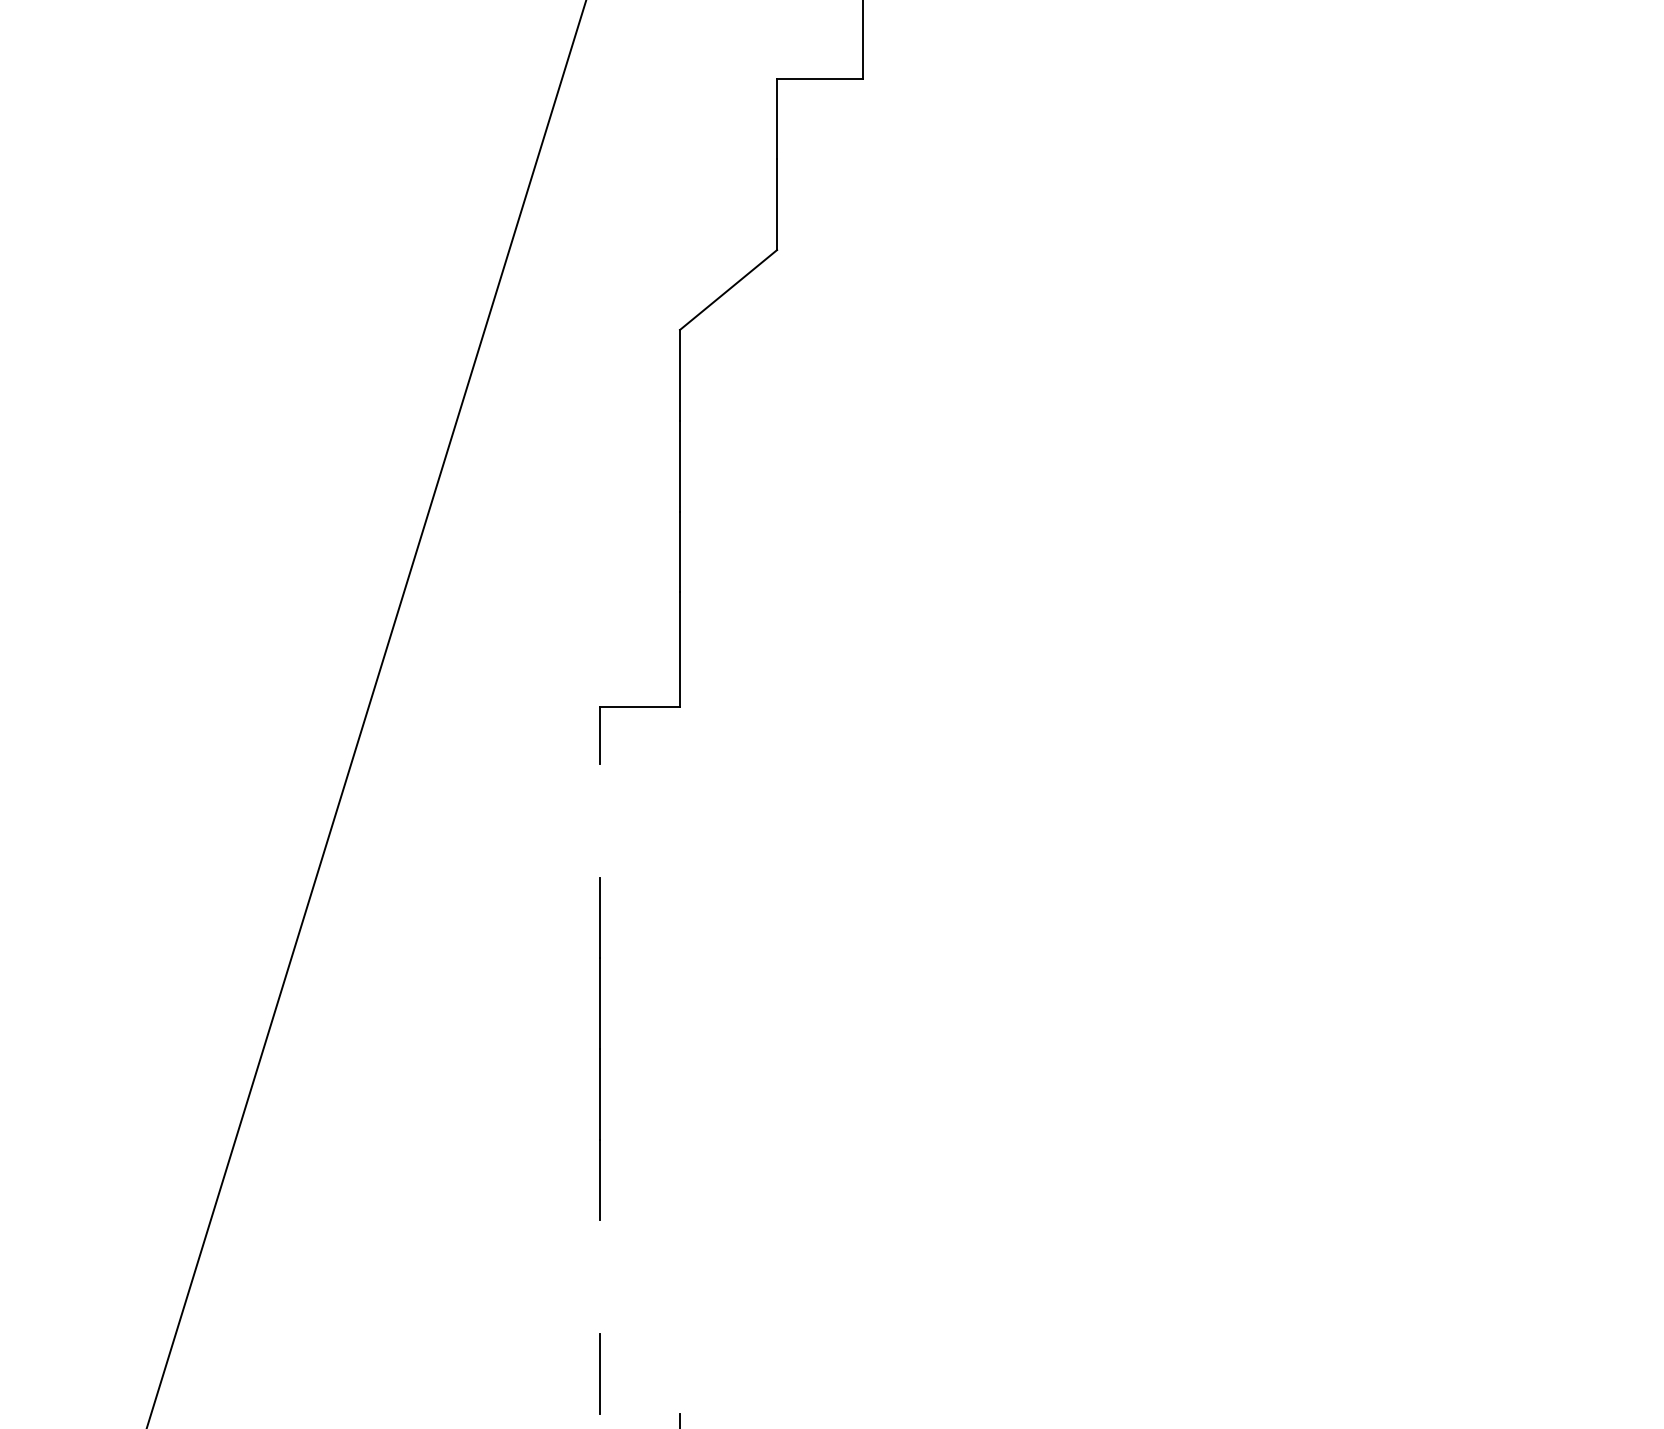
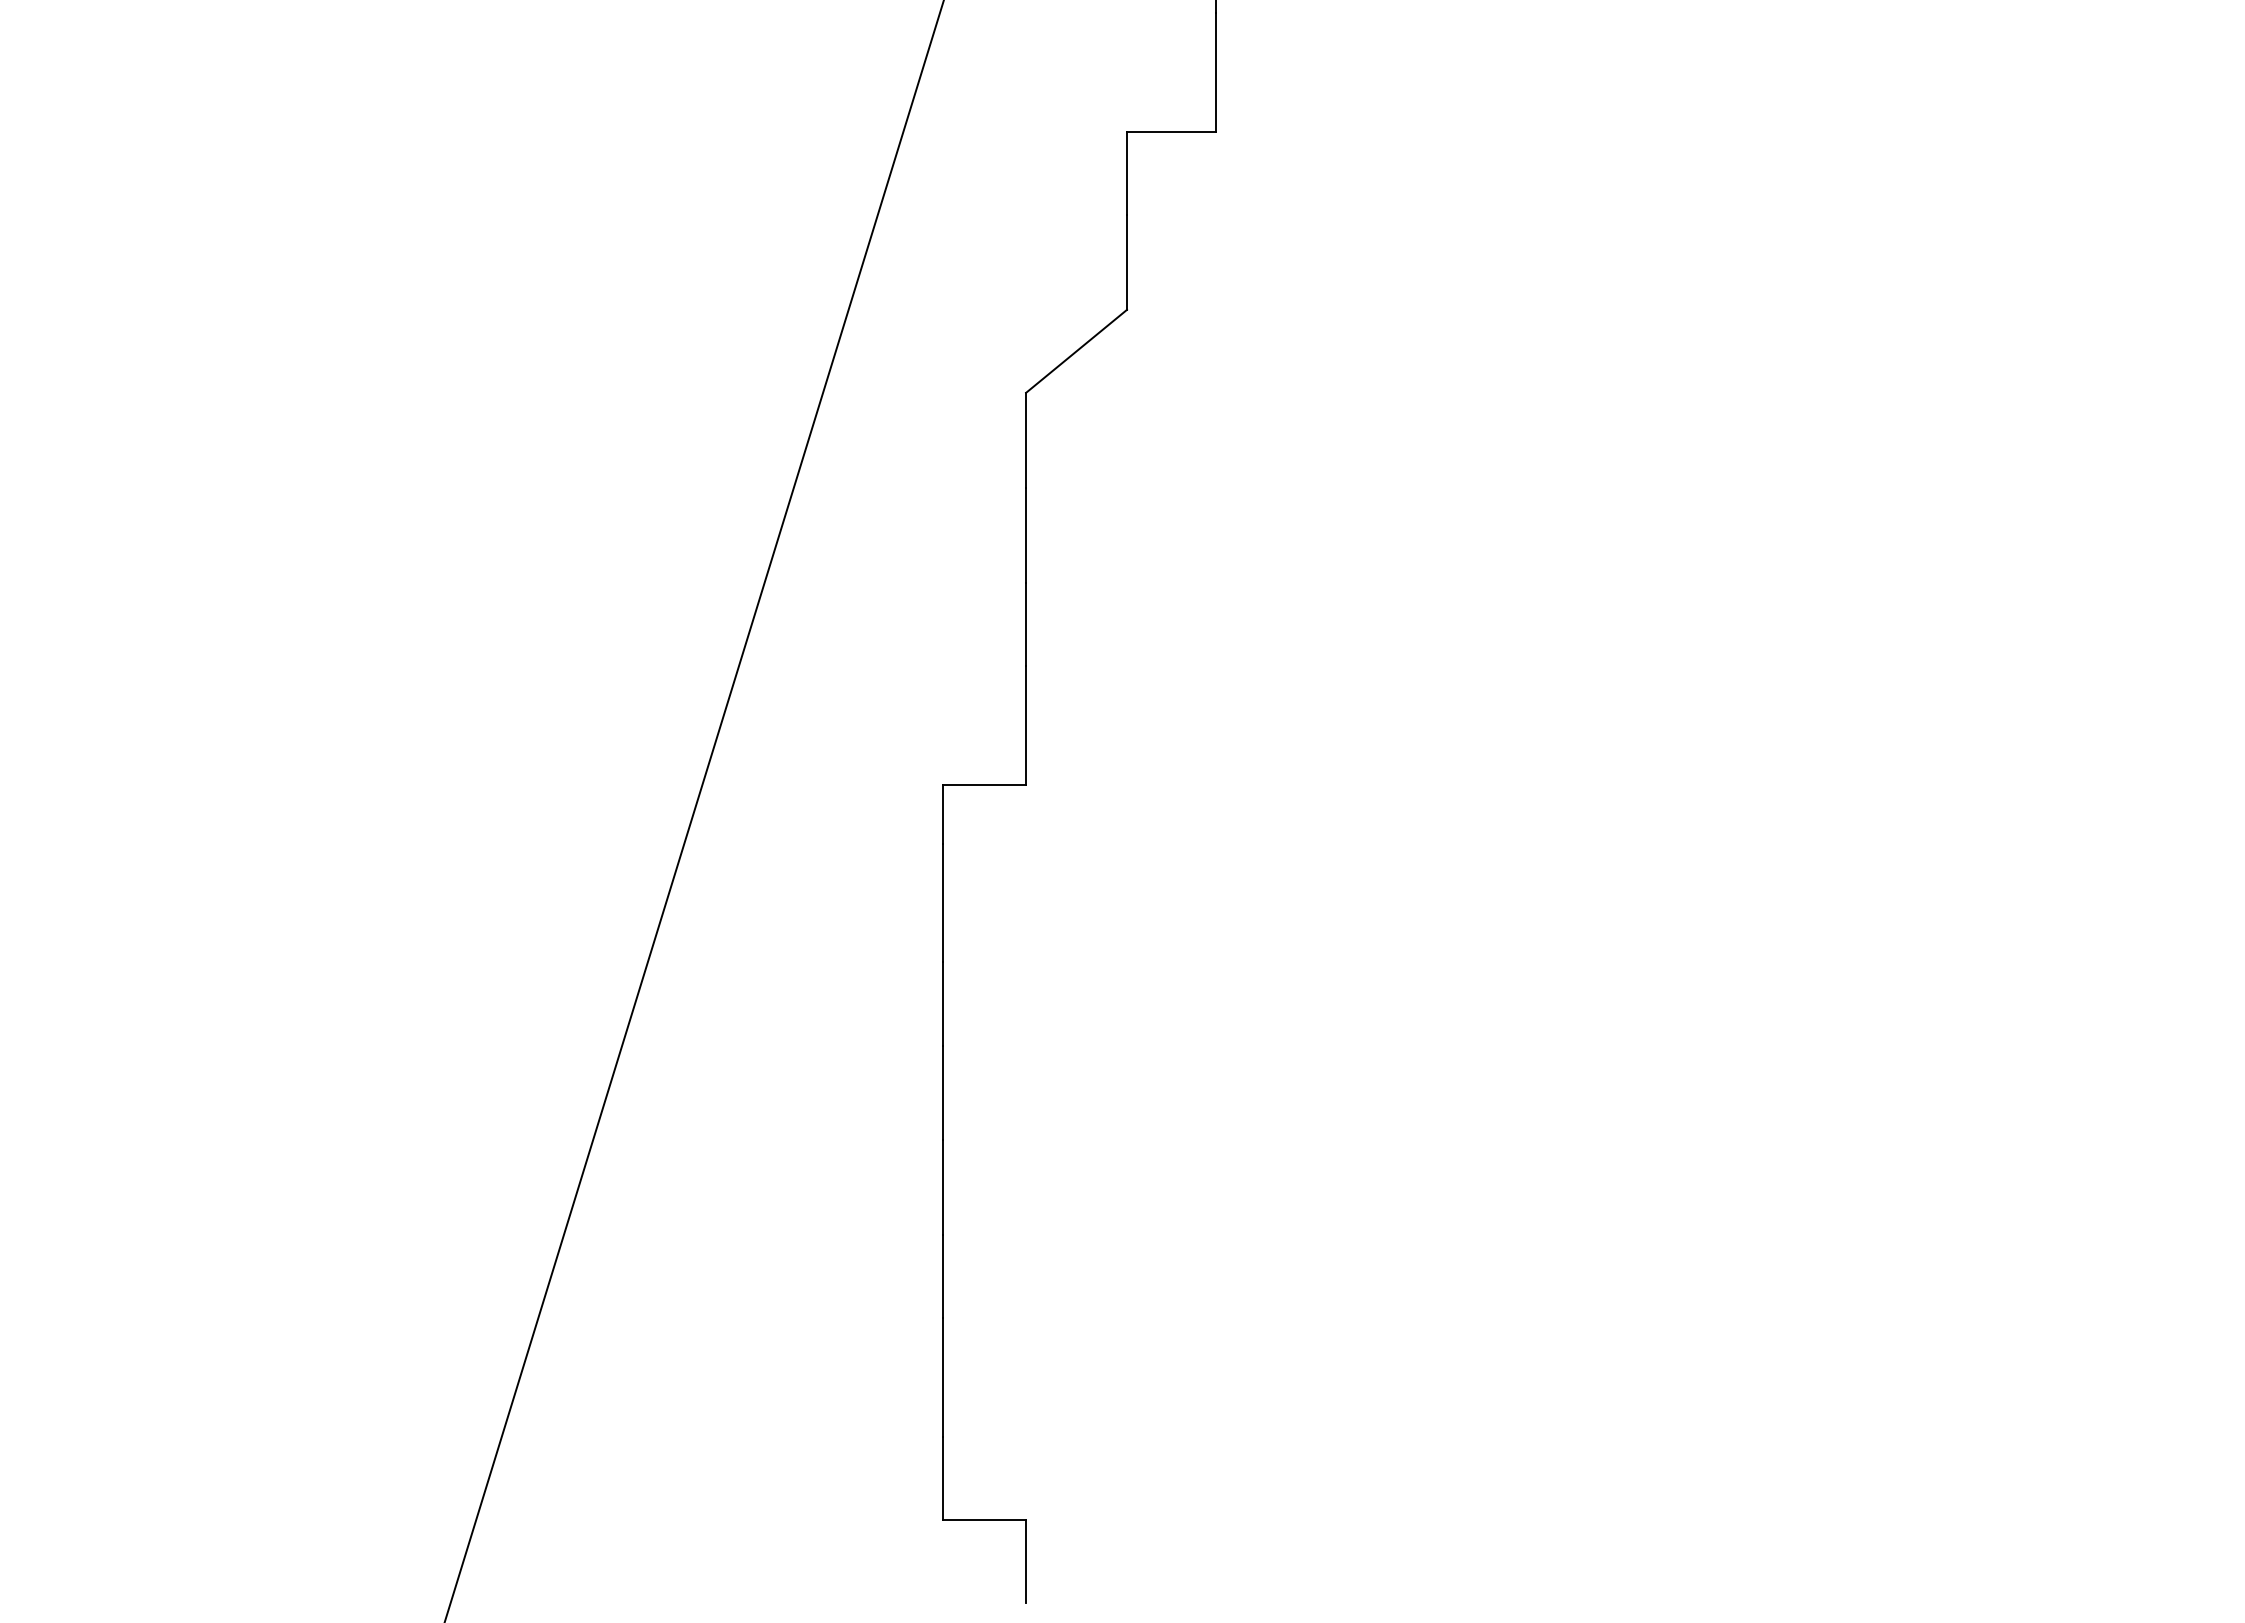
line: (600, 820) -> (943, 902), added
line: (600, 1276) -> (943, 1377), added
line: (640, 1414) -> (984, 1520), added

